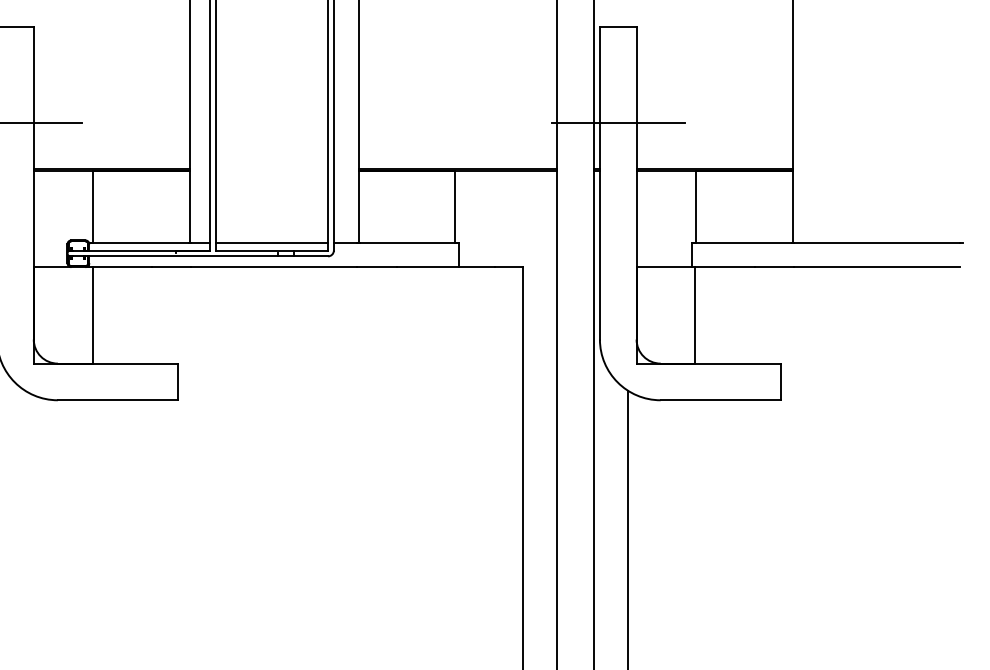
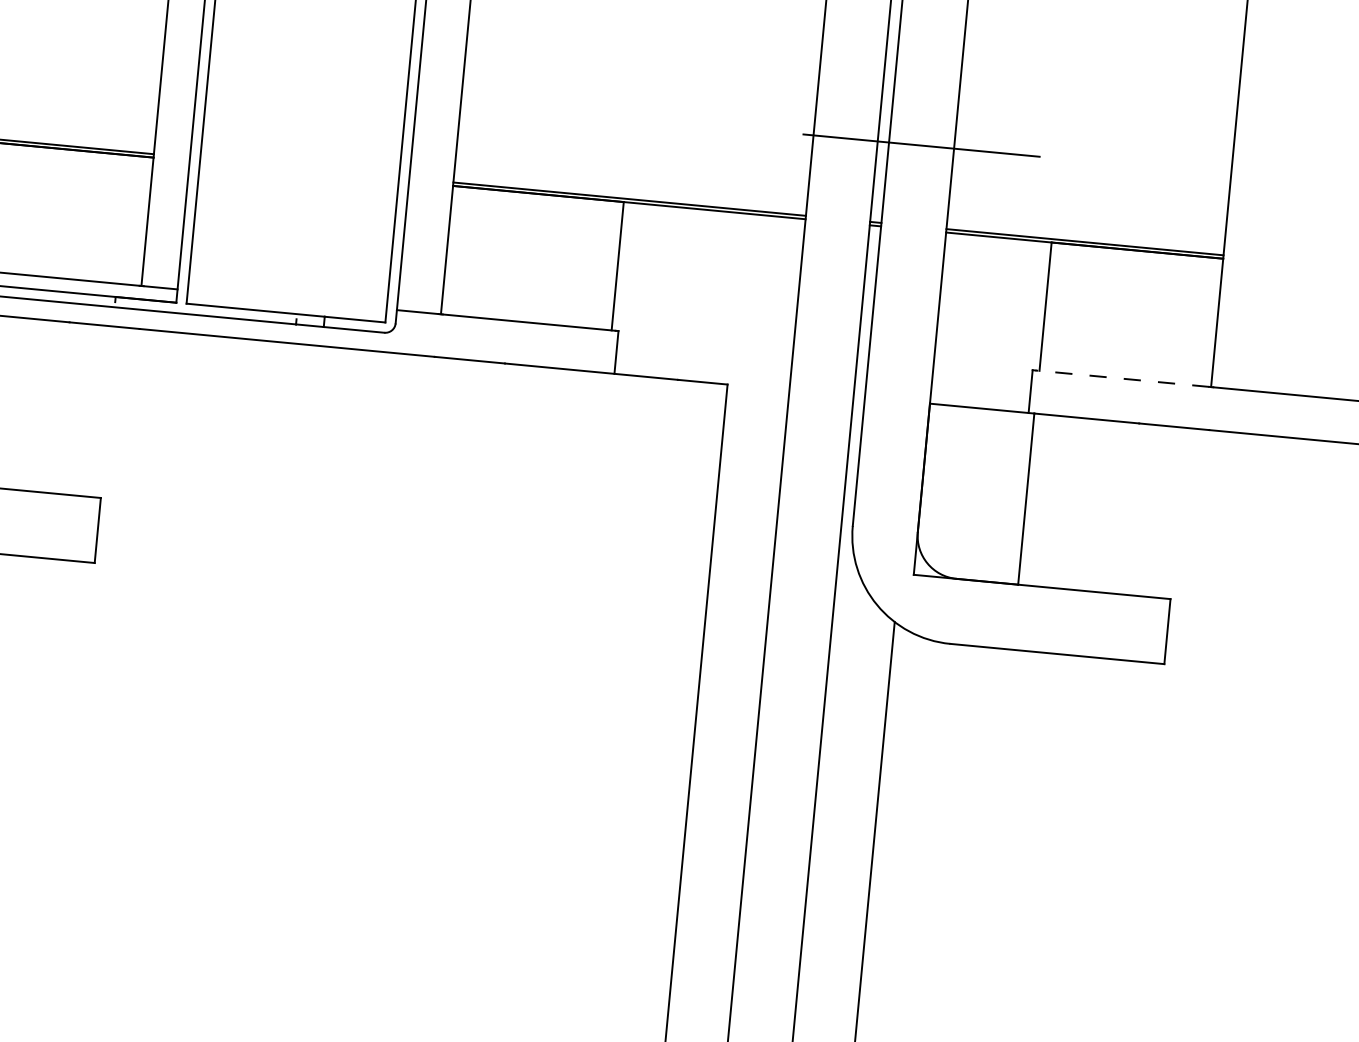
line: (272, 243) -> (287, 300), removed
line: (742, 243) -> (1121, 379), solid -> dashed

